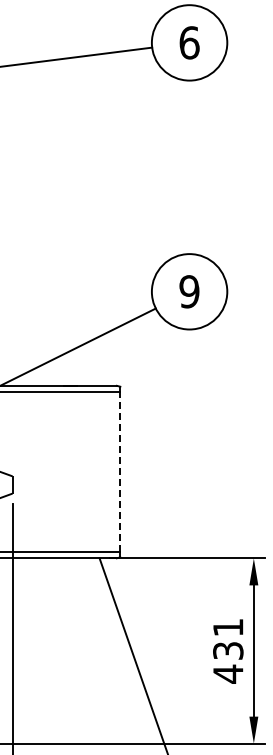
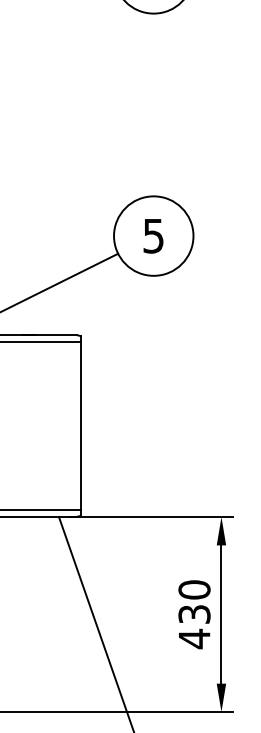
text: (189, 291) -> (153, 235), 9 -> 5
line: (120, 472) -> (80, 426), dashed -> solid
text: (228, 627) -> (194, 589), 431 -> 430

